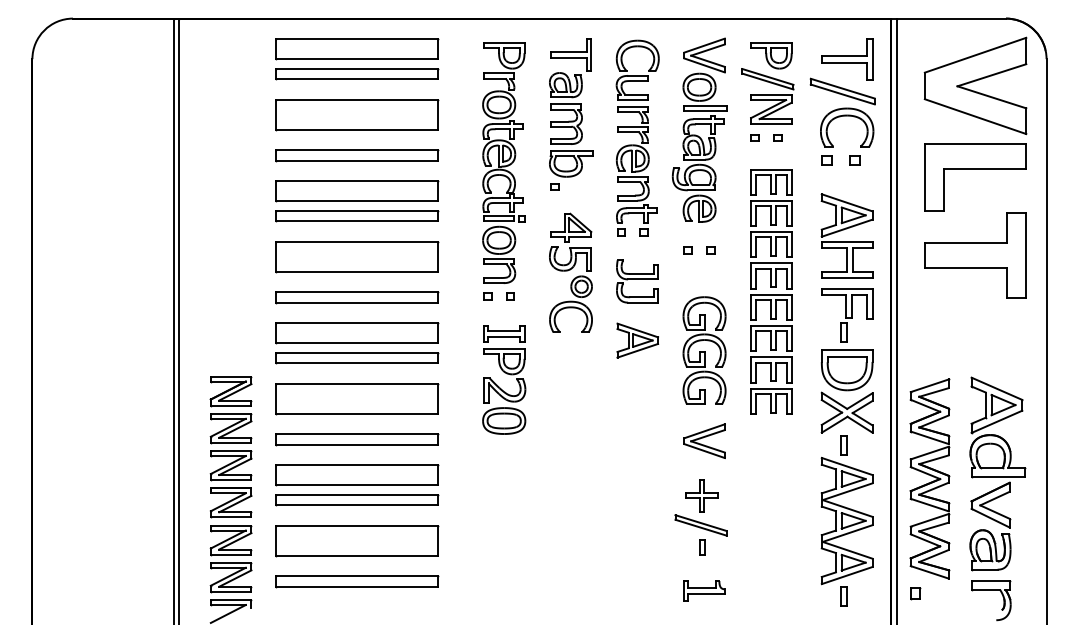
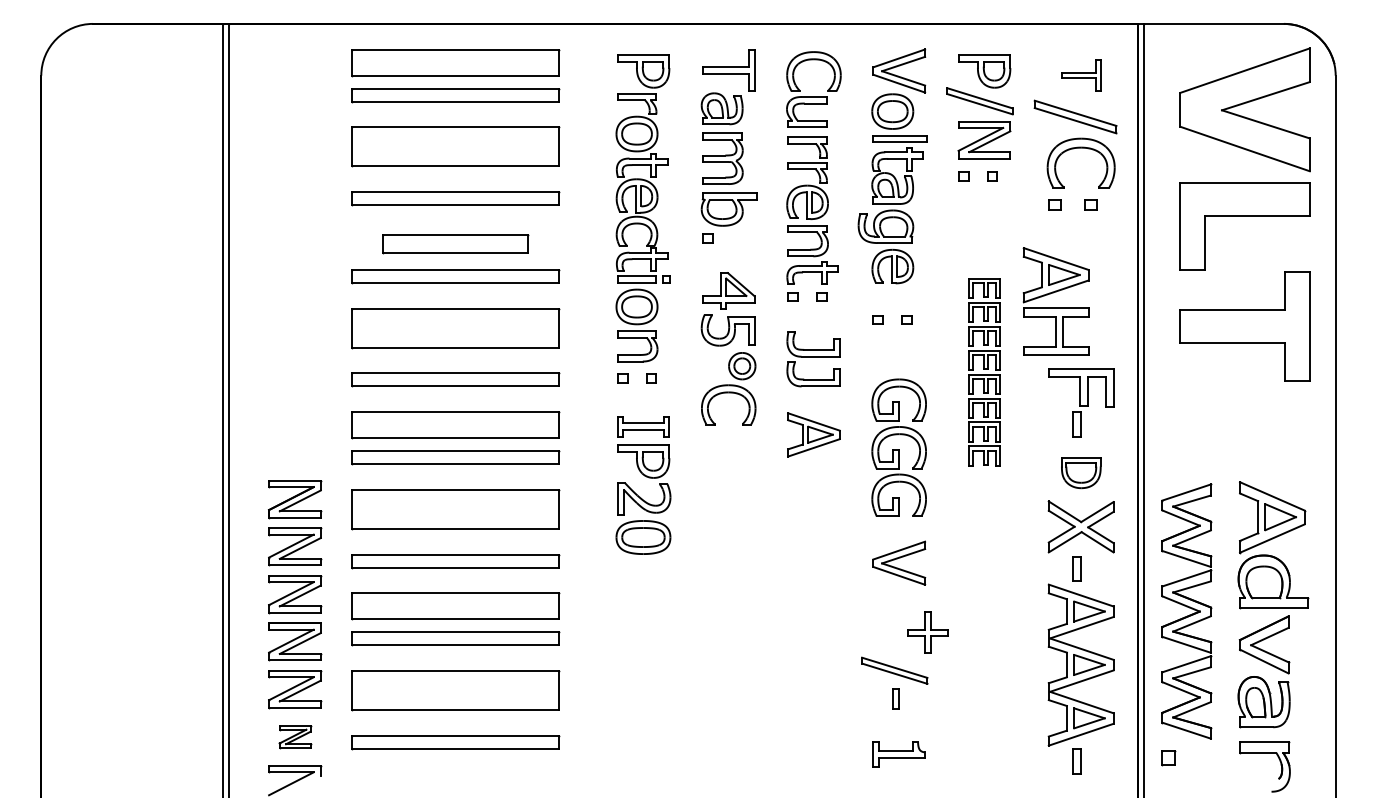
part: (847, 59) -> (1081, 75), size x0.6
part: (356, 191) -> (455, 244), size x0.7
part: (846, 236) -> (1055, 301), moved
part: (771, 290) -> (984, 371), size x0.6
part: (847, 370) -> (1081, 472), size x0.6
part: (701, 495) -> (927, 632), moved
part: (231, 576) -> (295, 736), size x0.6

